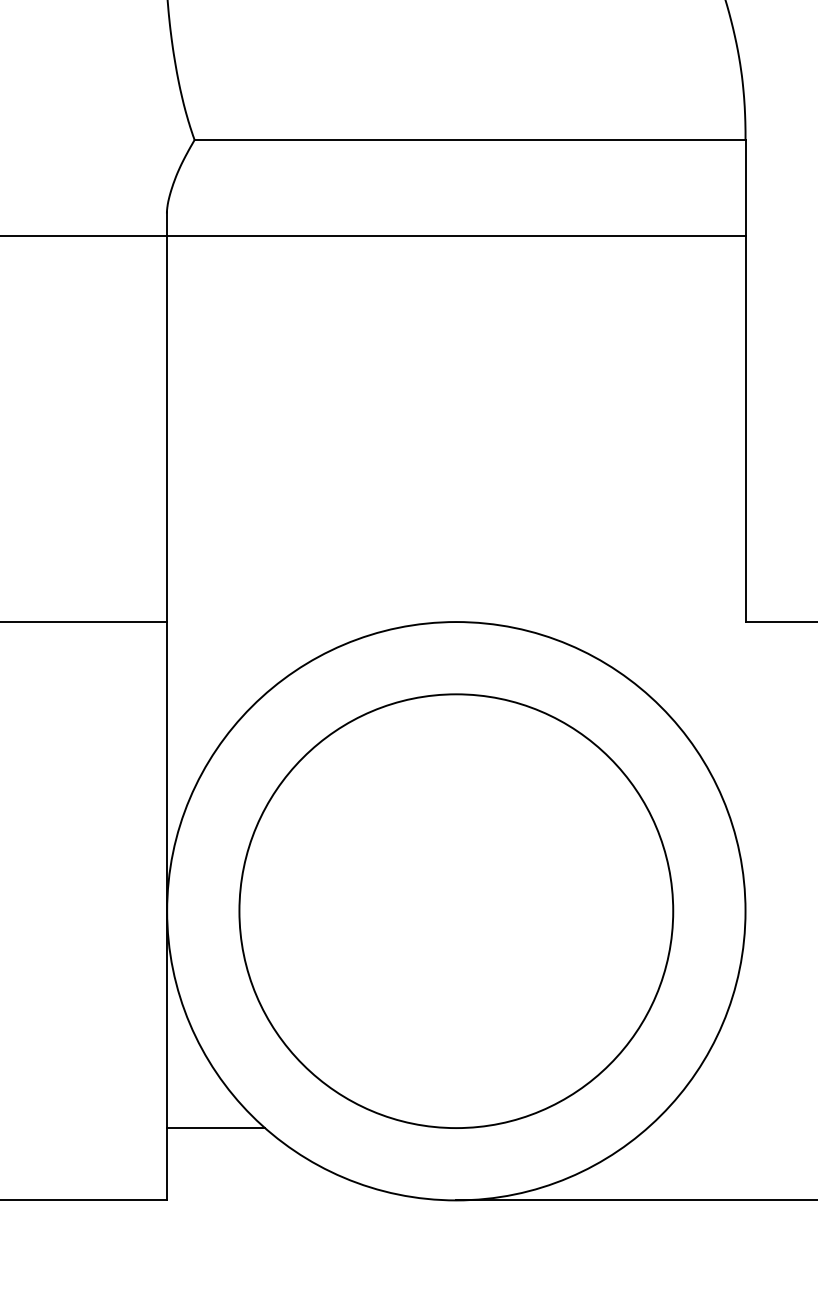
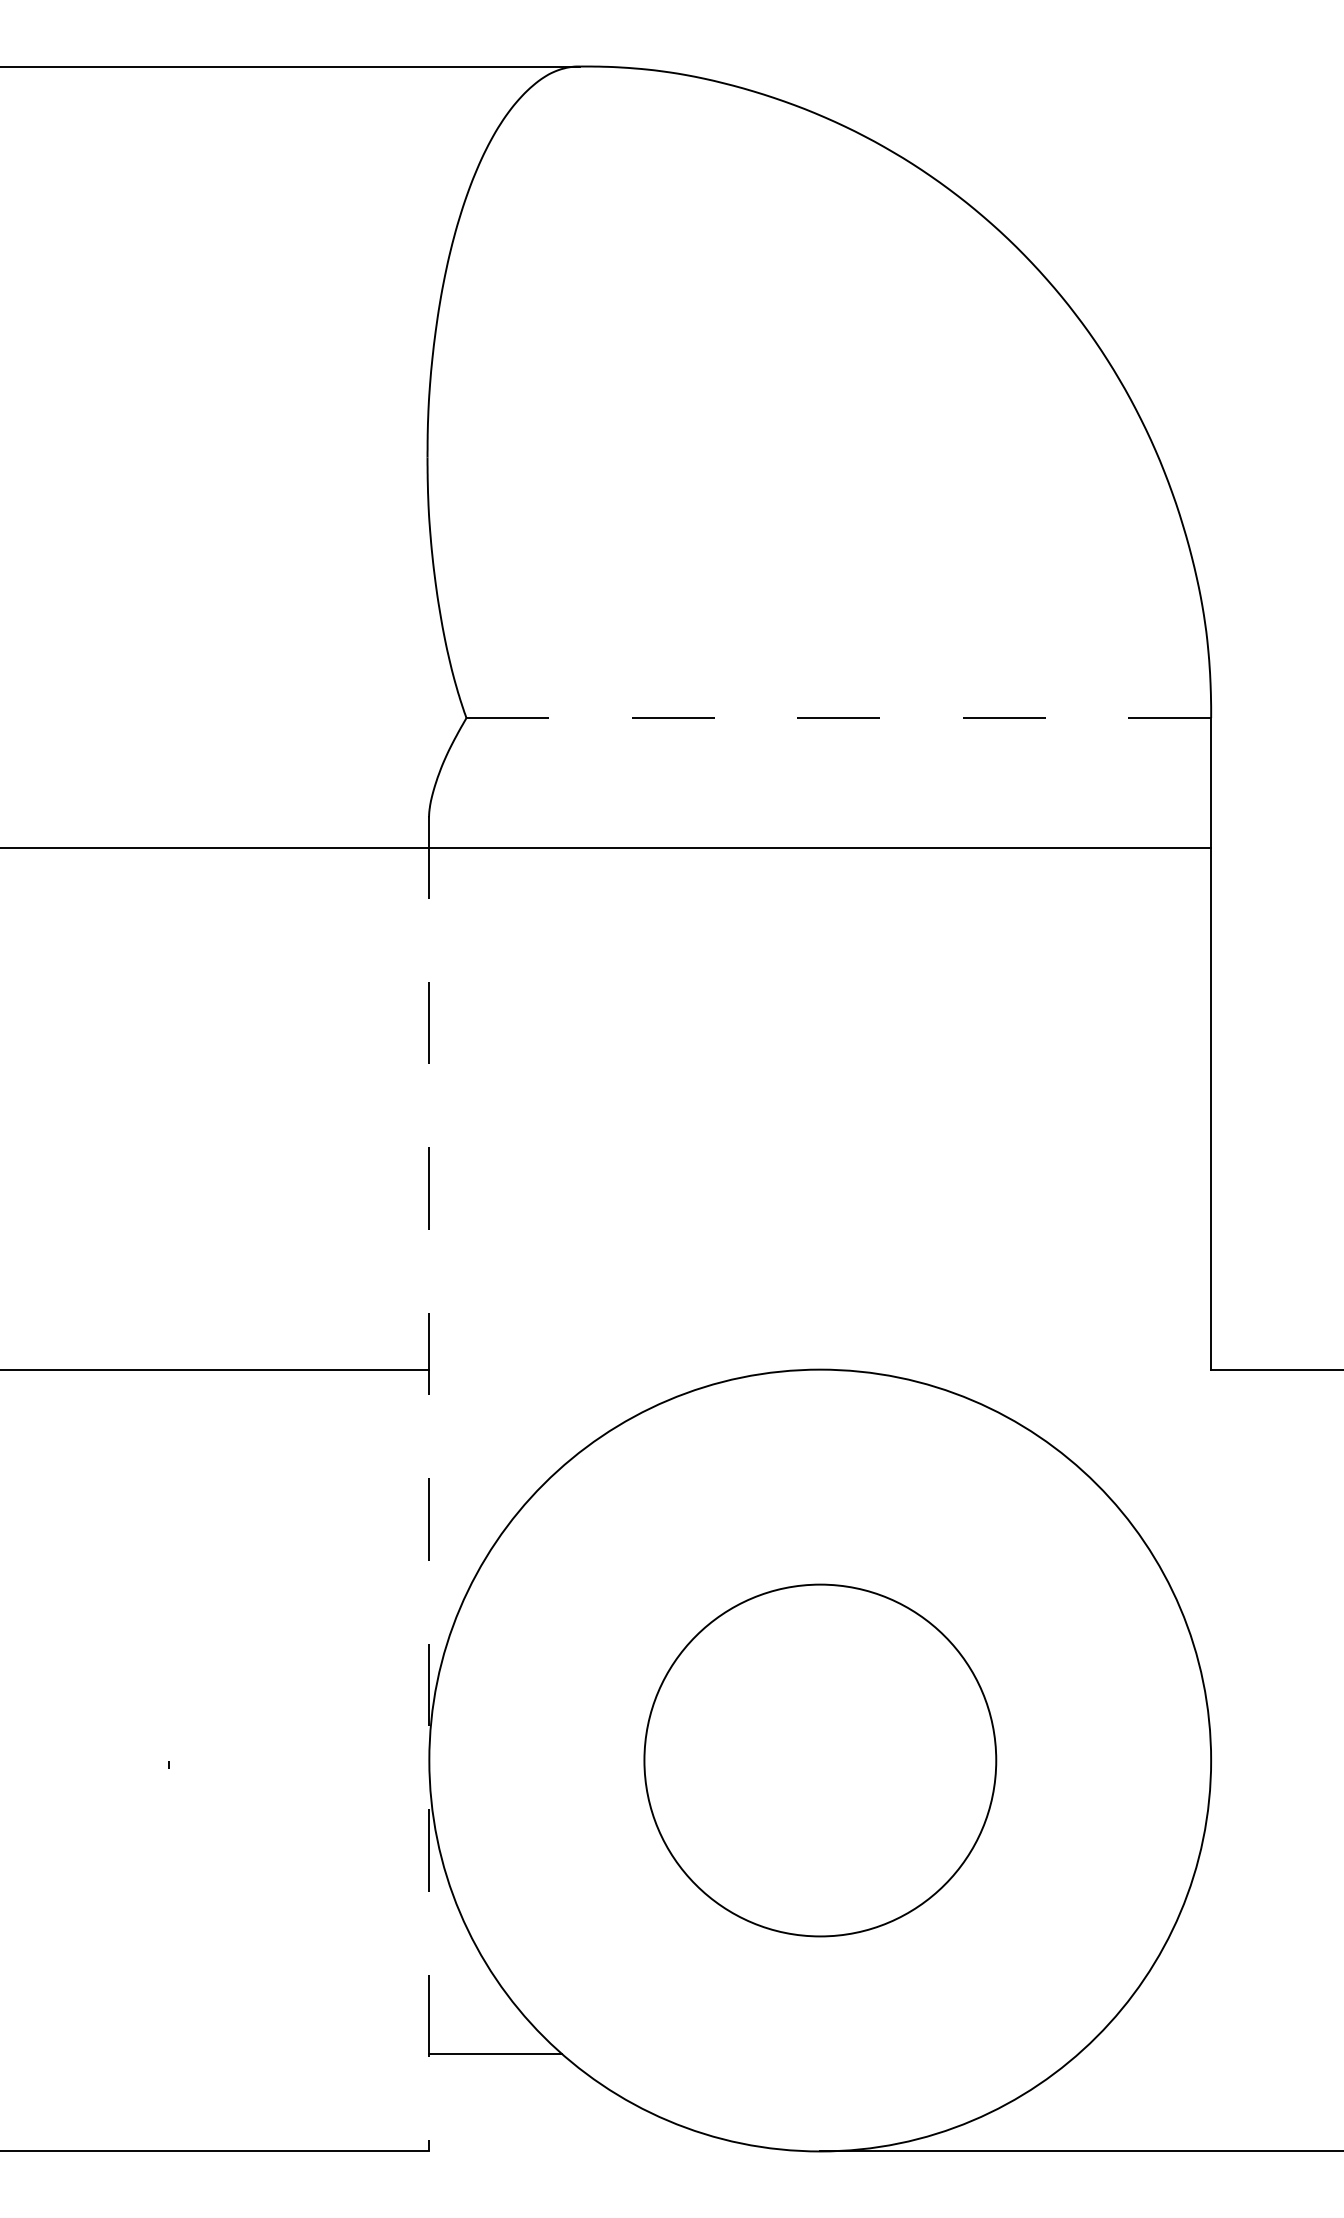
line: (469, 140) -> (838, 718), solid -> dashed
line: (167, 706) -> (429, 1483), solid -> dashed
circle: (456, 911) -> (820, 1760), size x0.6

